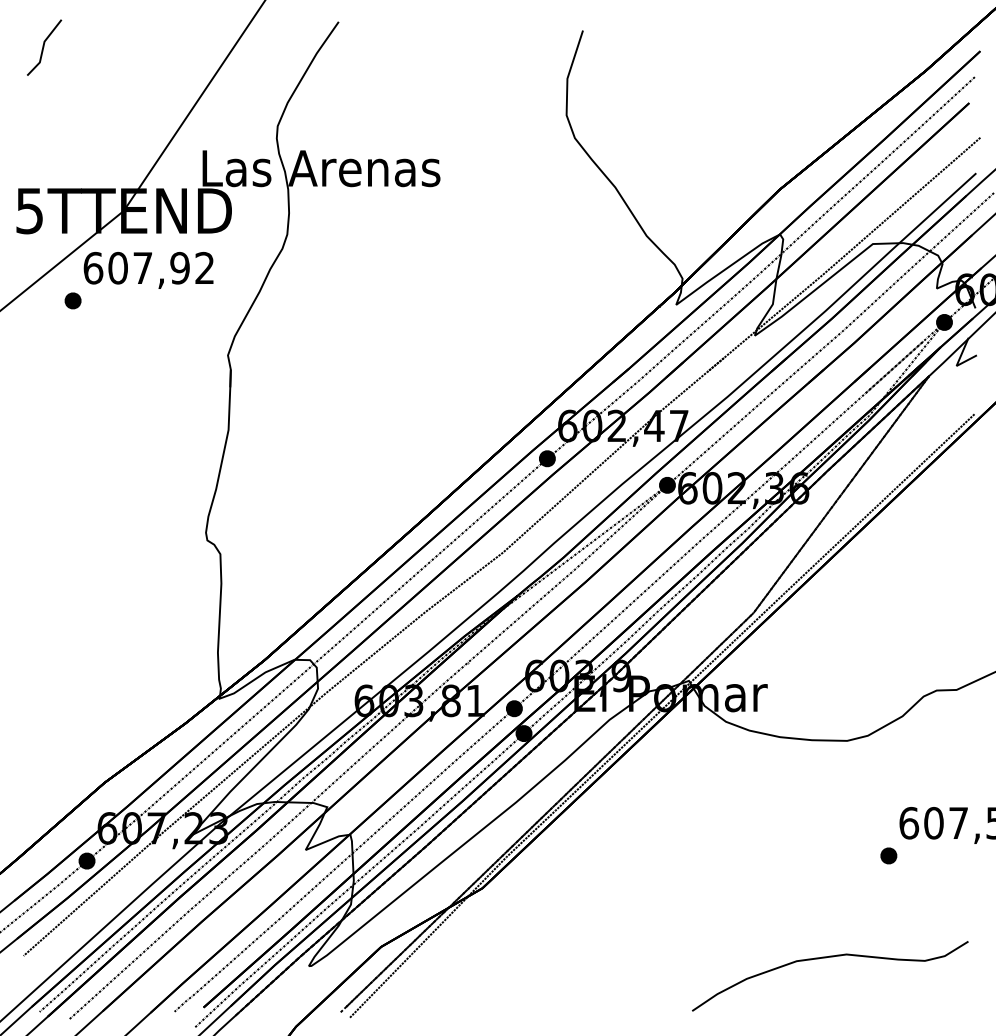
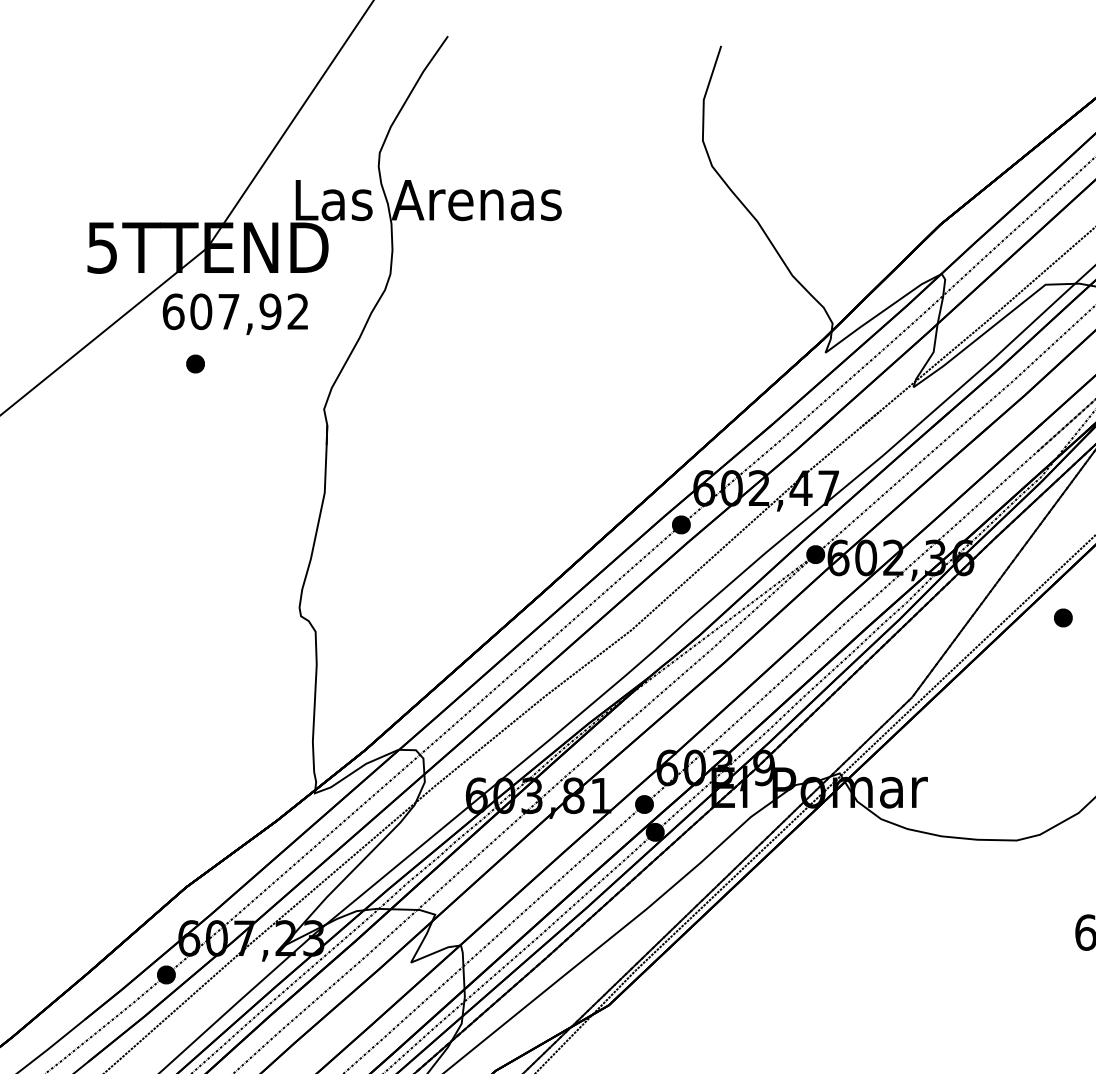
line: (44, 47) -> (118, 64), removed
part: (72, 300) -> (194, 363), moved
part: (888, 855) -> (1062, 617), moved

